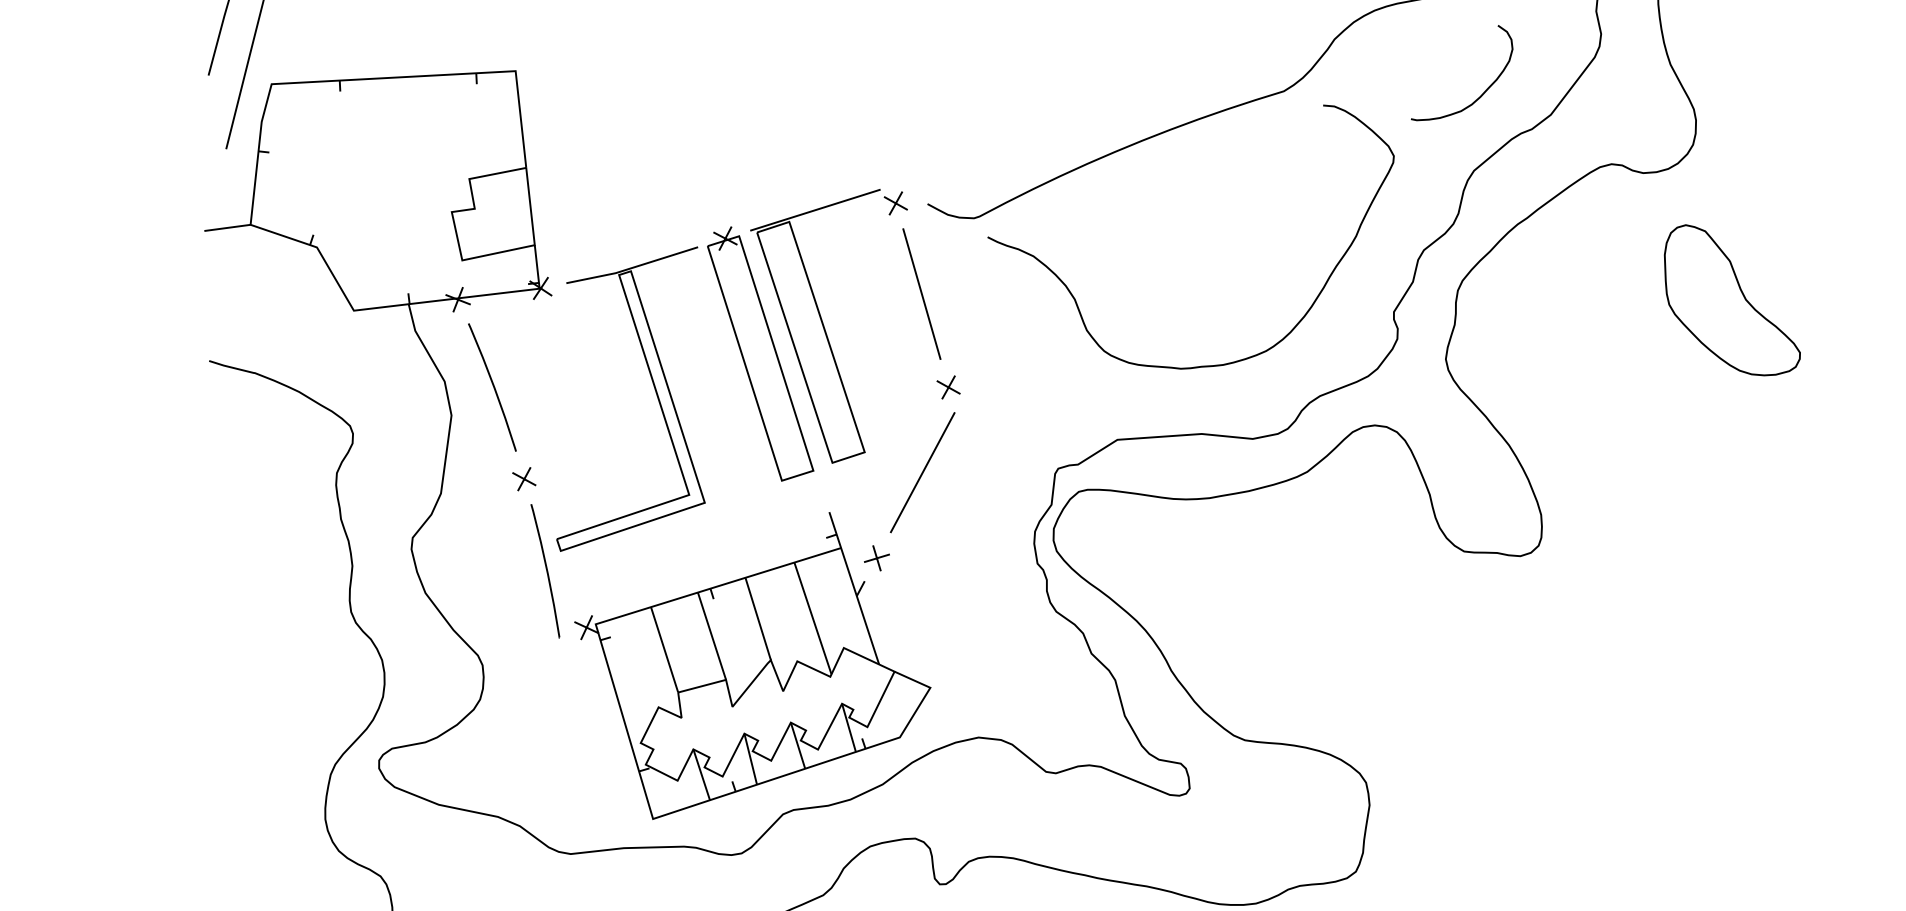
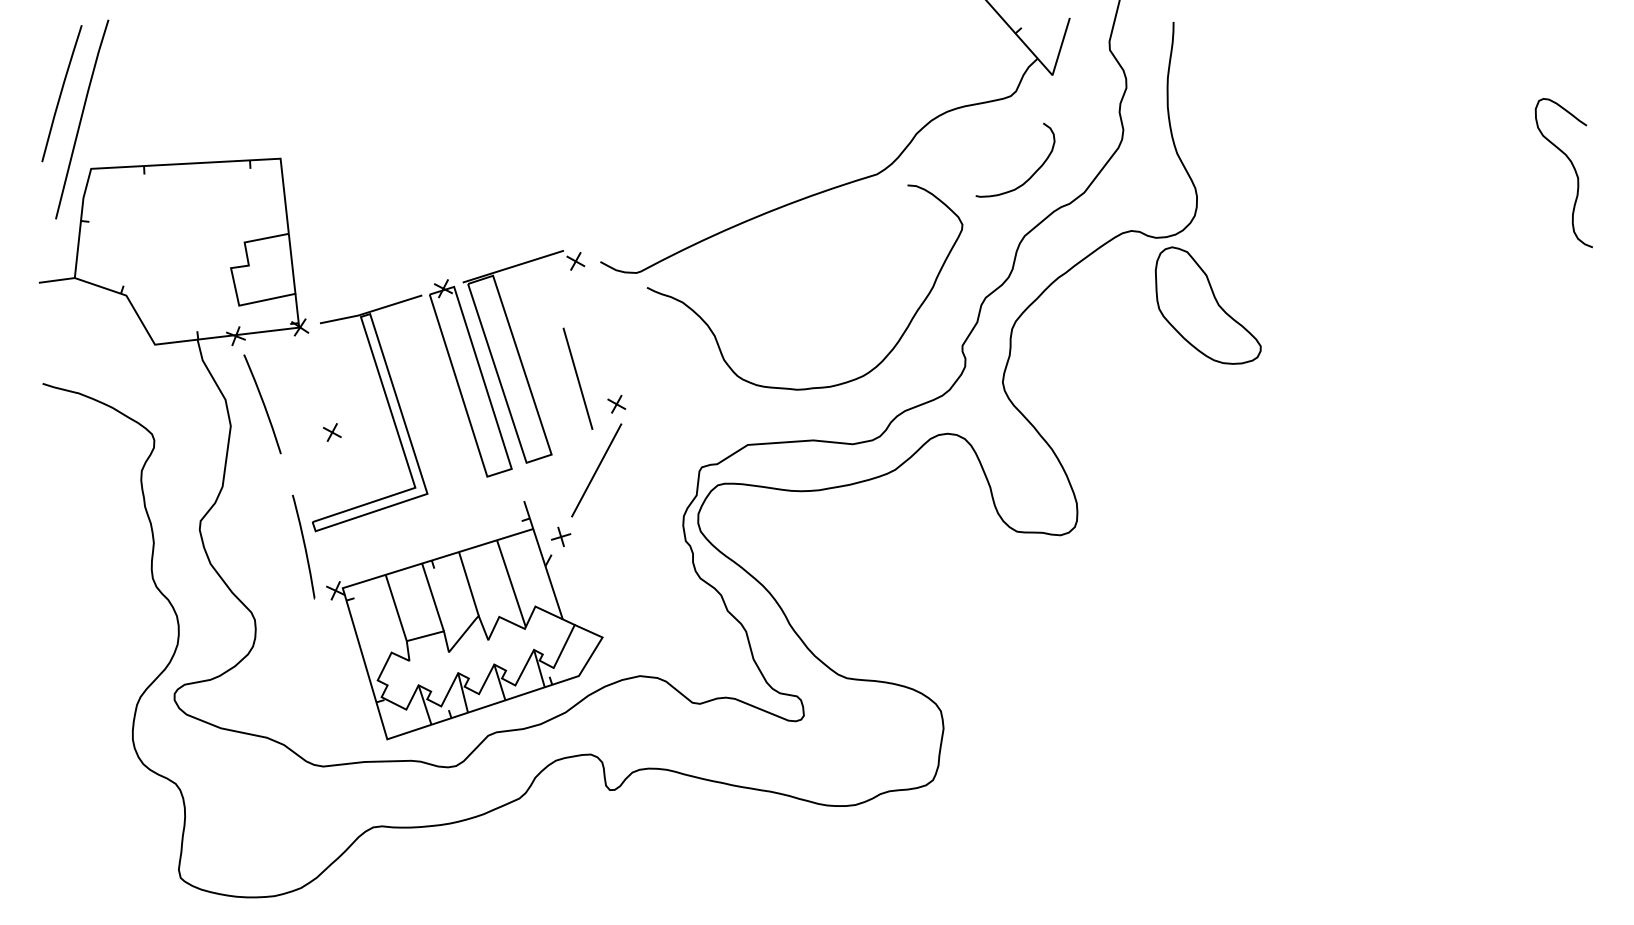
line: (921, 293) -> (577, 378), moved
part: (1731, 300) -> (1207, 305), moved
part: (523, 479) -> (331, 432), moved

